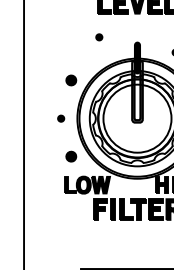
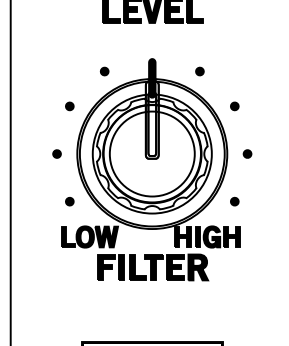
part: (99, 37) -> (104, 71), moved
part: (71, 80) -> (69, 106), size x0.62
part: (71, 156) -> (69, 201), size x0.62

